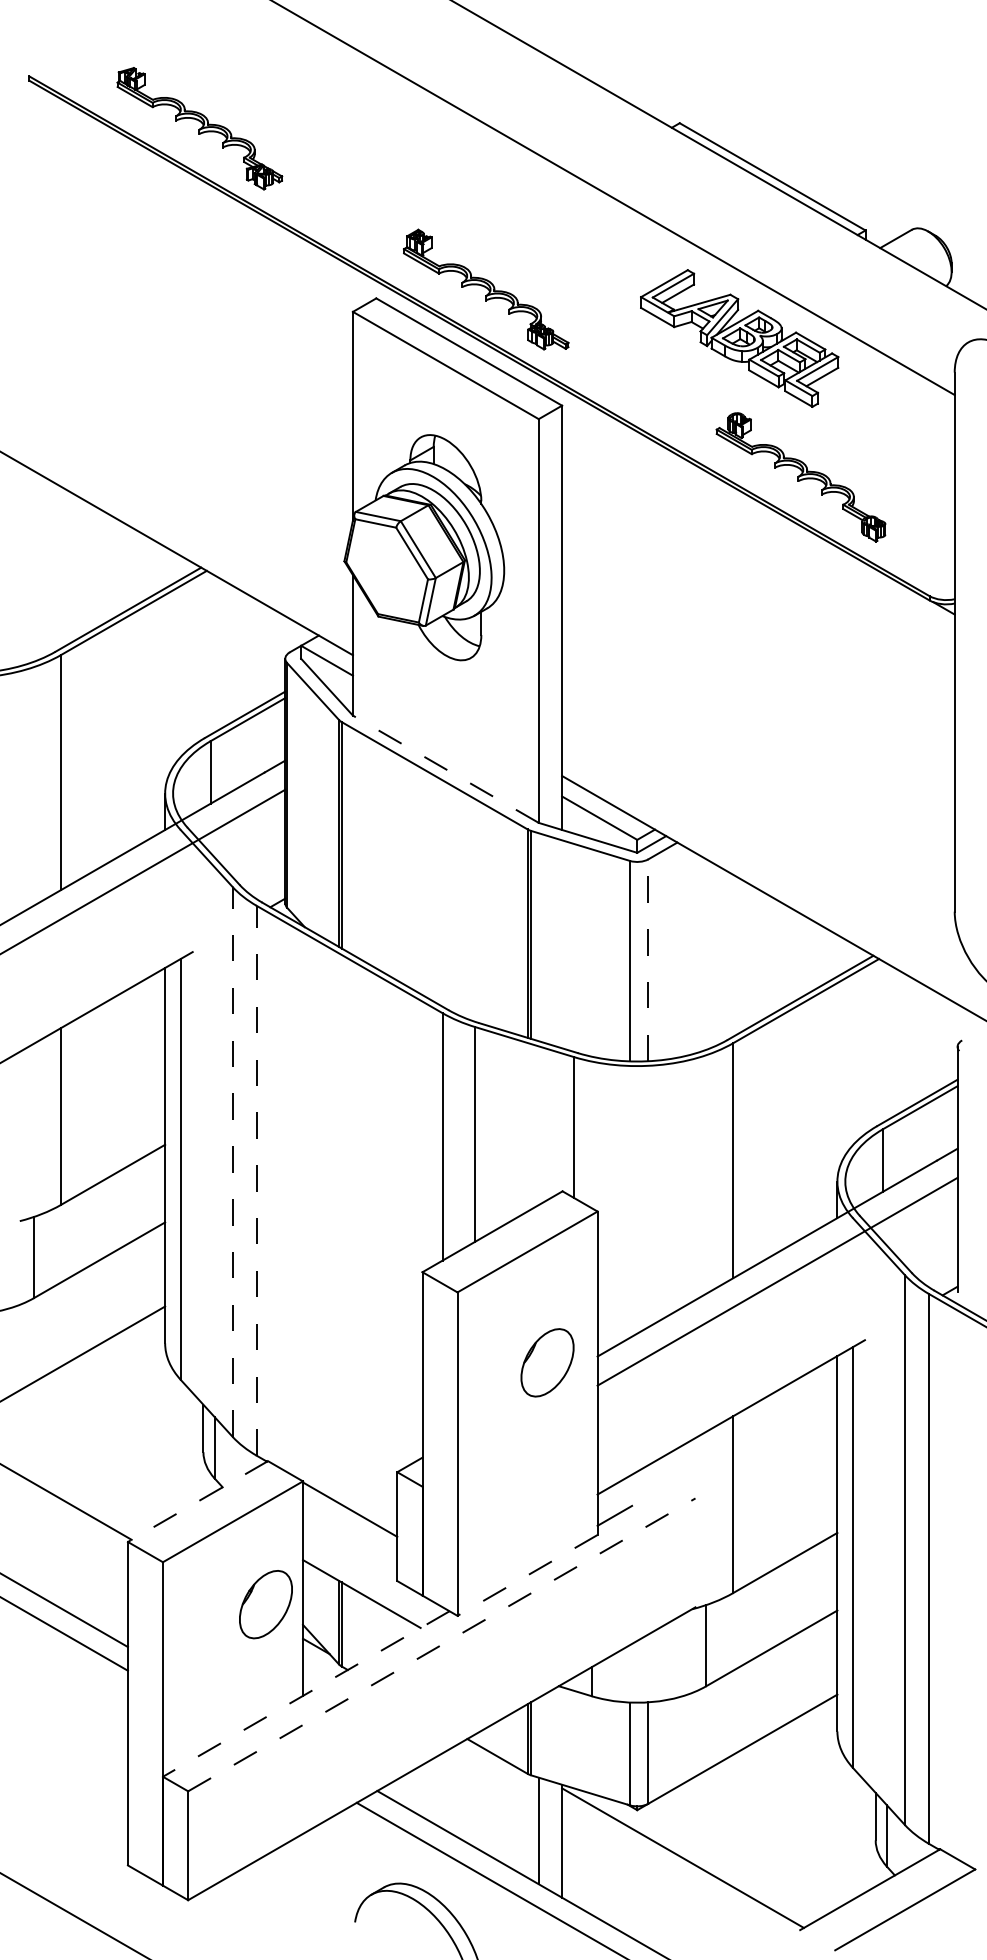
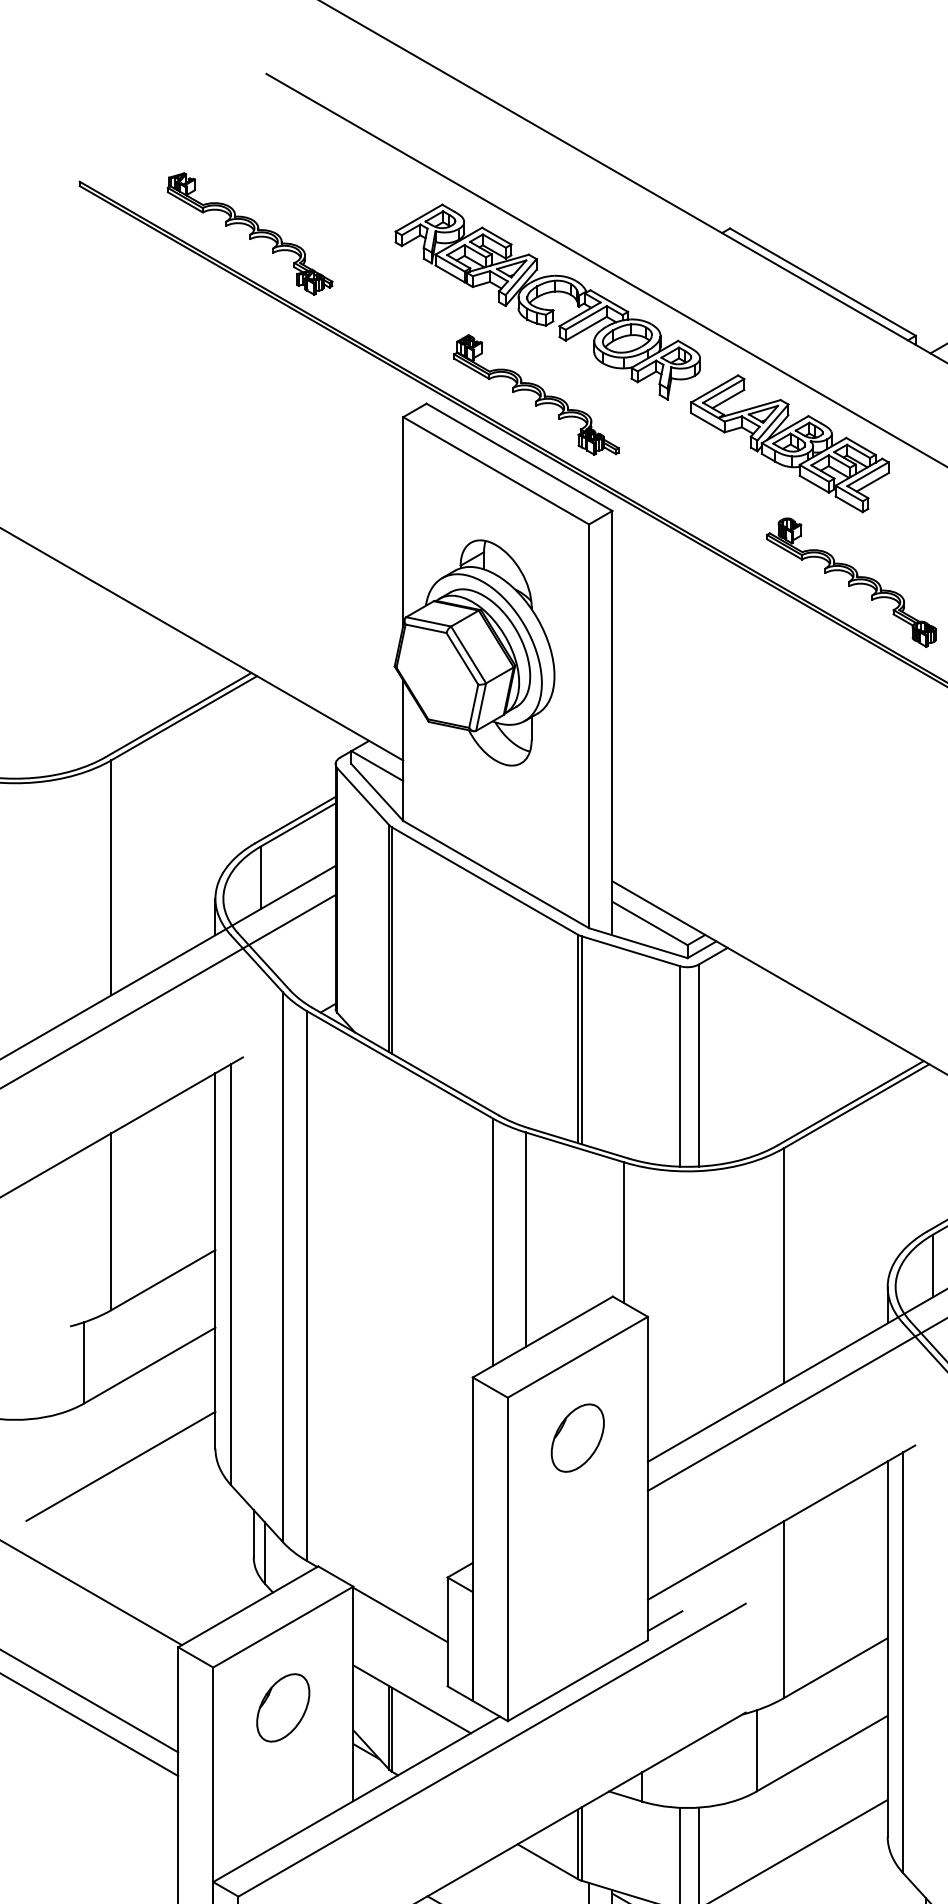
part: (497, 203) -> (547, 308), added
line: (445, 769) -> (495, 874), dashed -> solid
line: (648, 960) -> (698, 1065), dashed -> solid
line: (232, 1161) -> (282, 1266), dashed -> solid
line: (256, 1180) -> (306, 1285), dashed -> solid
part: (547, 1362) -> (577, 1437), moved
line: (197, 1501) -> (247, 1606), dashed -> solid
line: (527, 1575) -> (577, 1680), dashed -> solid
part: (265, 1604) -> (282, 1707), moved
line: (441, 1644) -> (491, 1749), dashed -> solid
line: (305, 1694) -> (355, 1799), dashed -> solid

